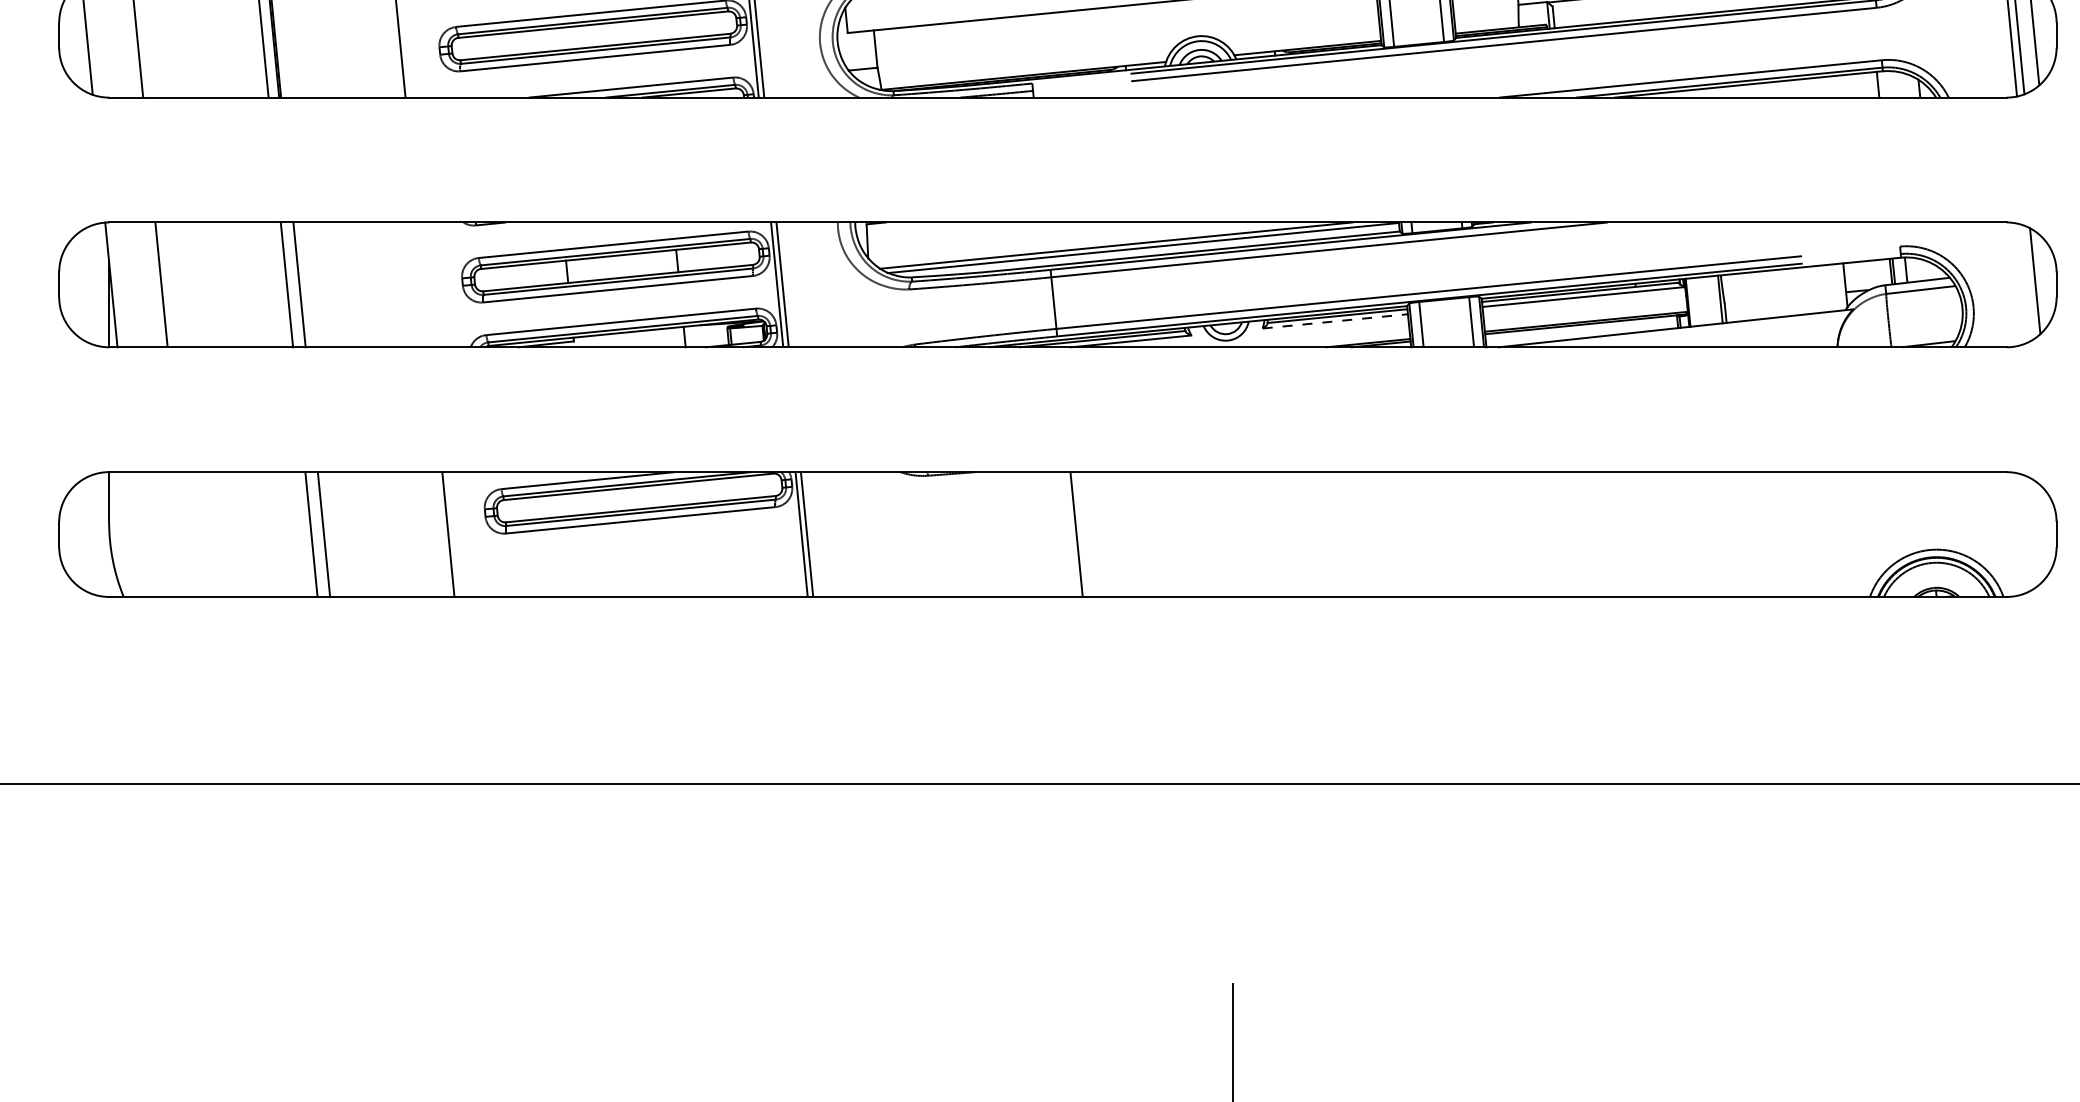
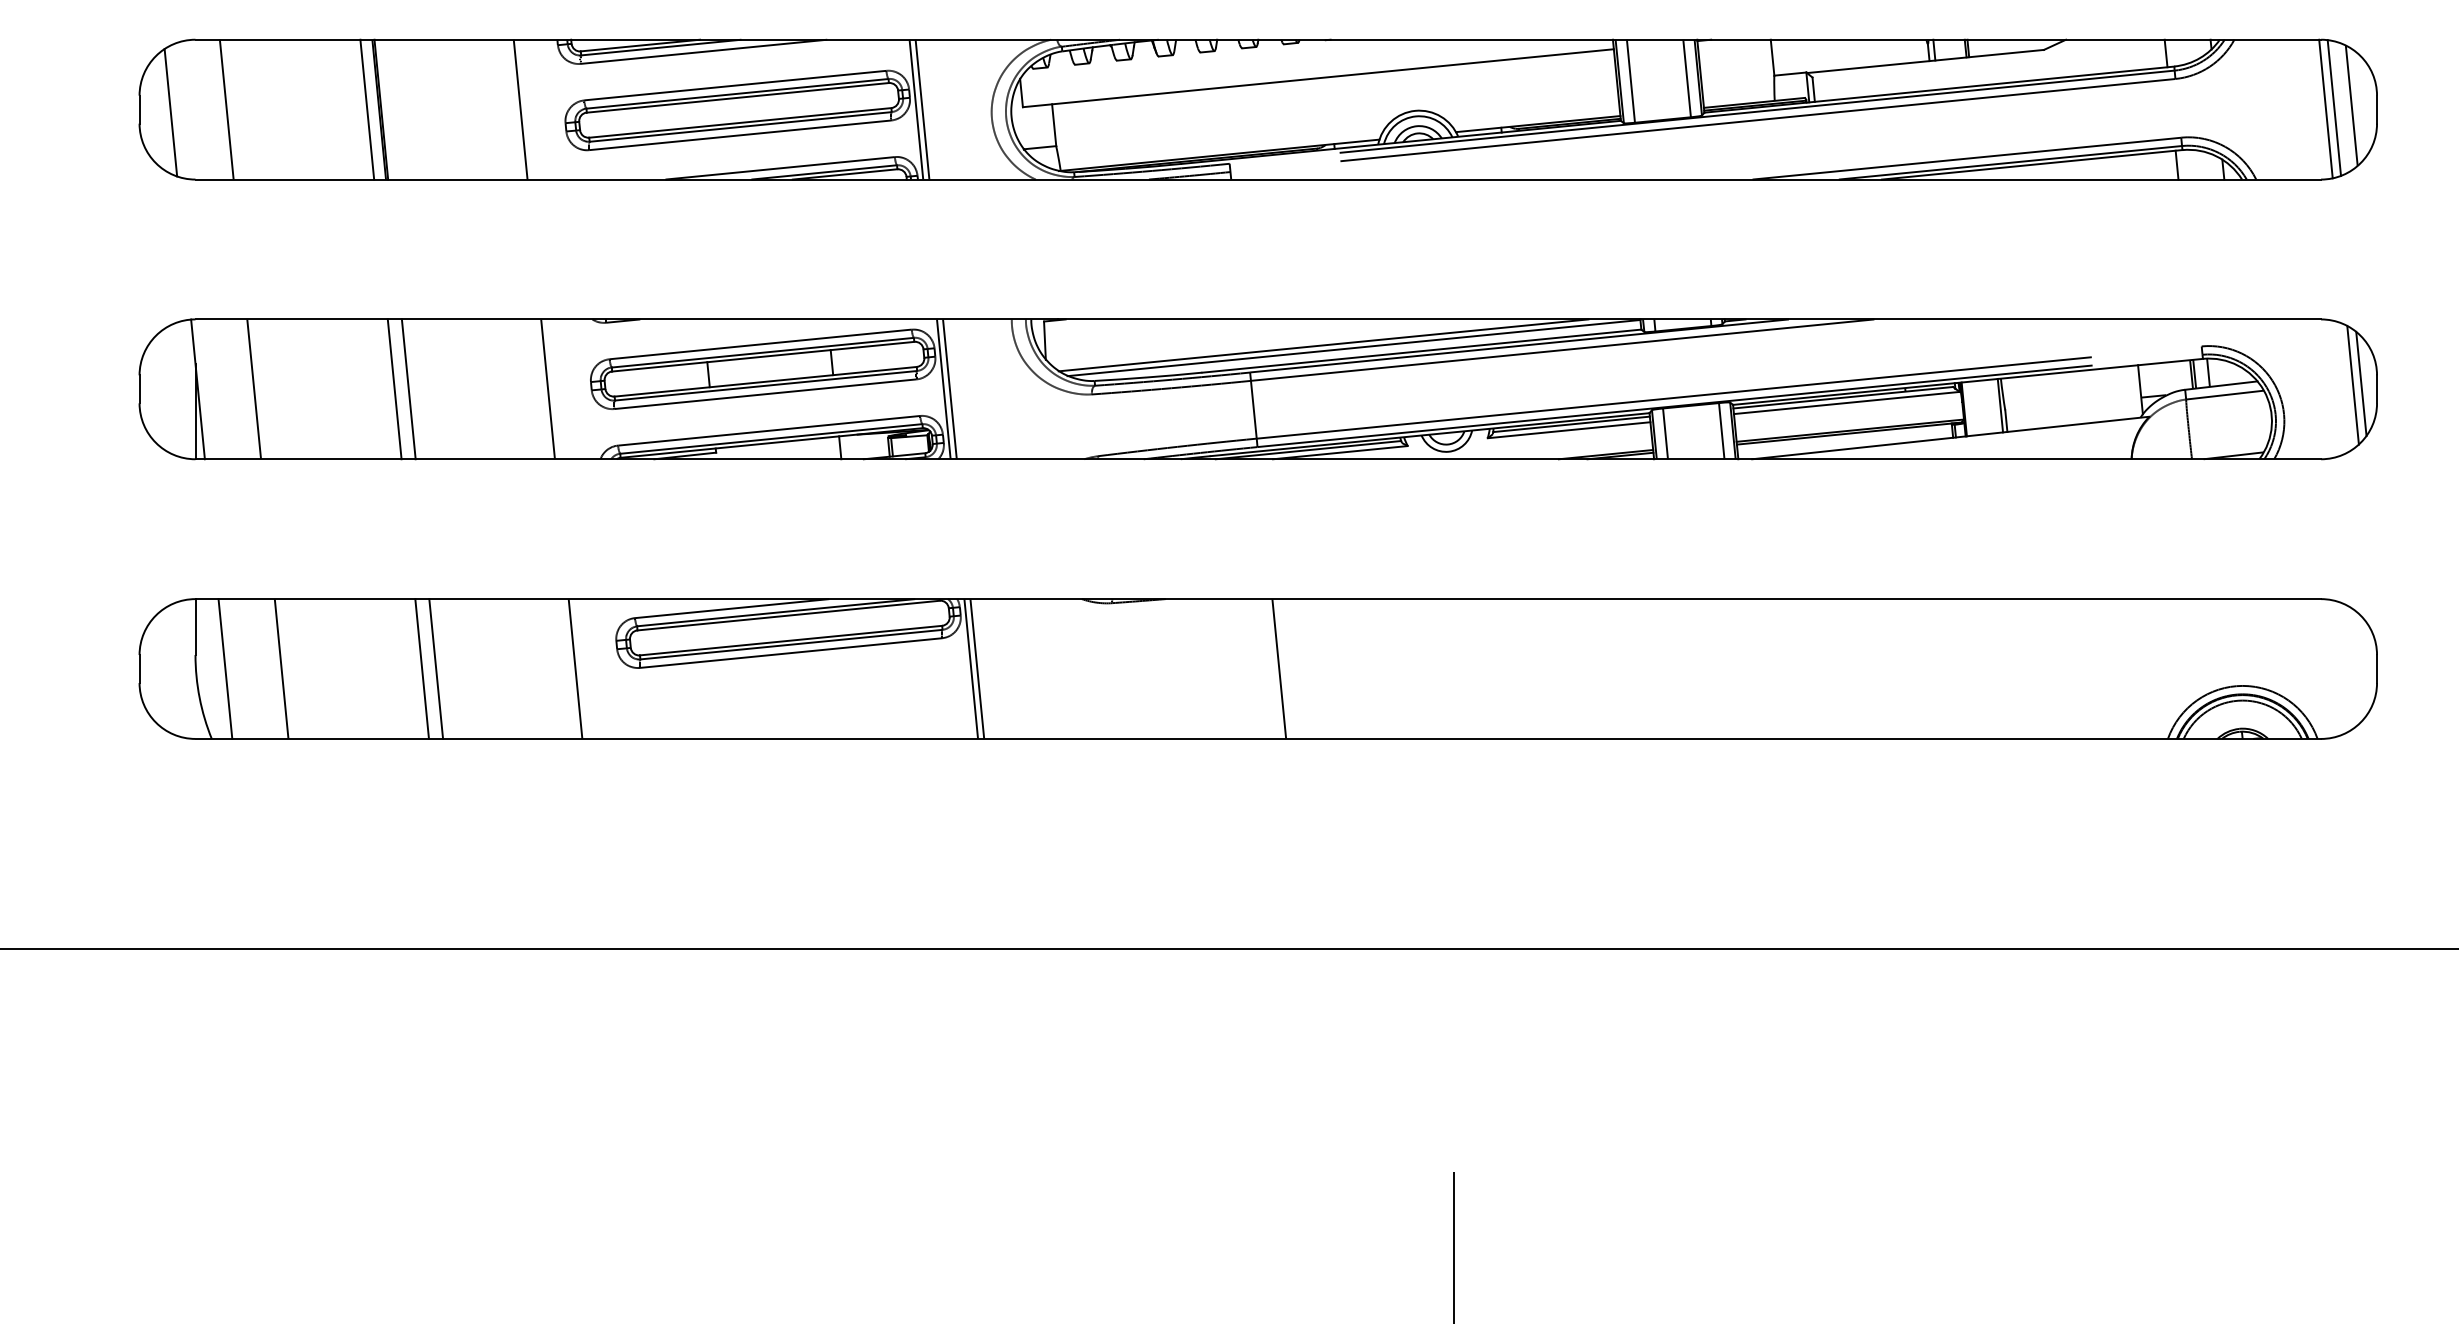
line: (2042, 279) -> (2361, 383), added
line: (423, 285) -> (547, 389), added
line: (1335, 321) -> (1569, 430), dashed -> solid
line: (135, 534) -> (225, 668), added
line: (185, 534) -> (281, 668), added

